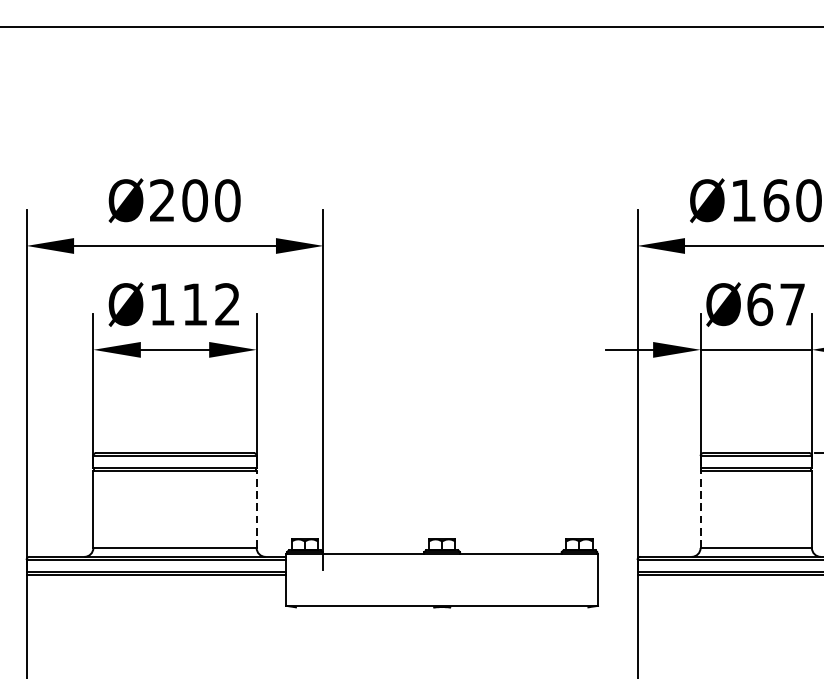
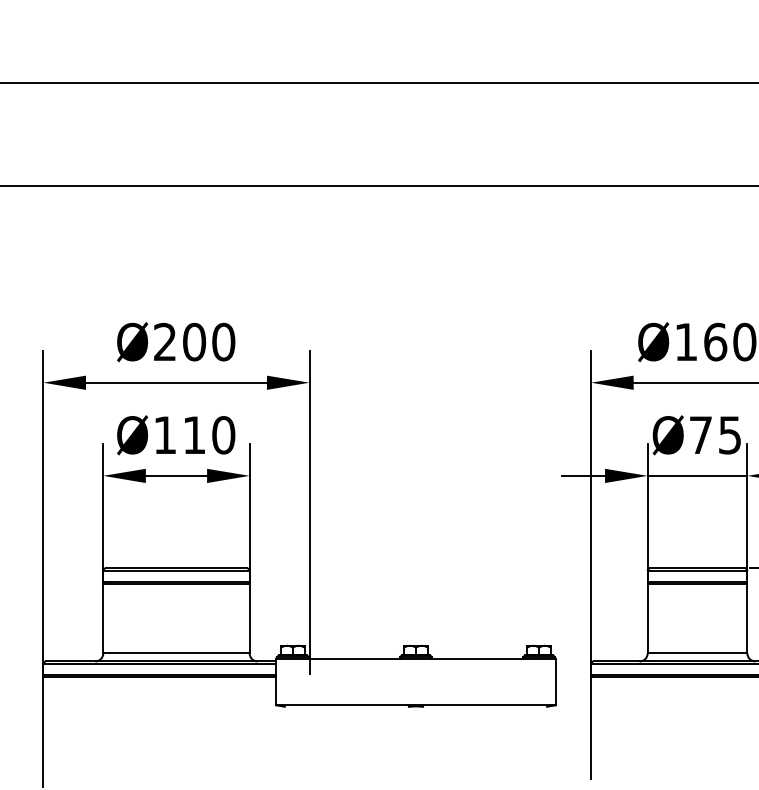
text: (227, 304) -> (223, 435), Ø112 -> Ø110
text: (775, 304) -> (714, 435), Ø67 -> Ø75
line: (256, 508) -> (249, 618), dashed -> solid
line: (700, 508) -> (647, 618), dashed -> solid

